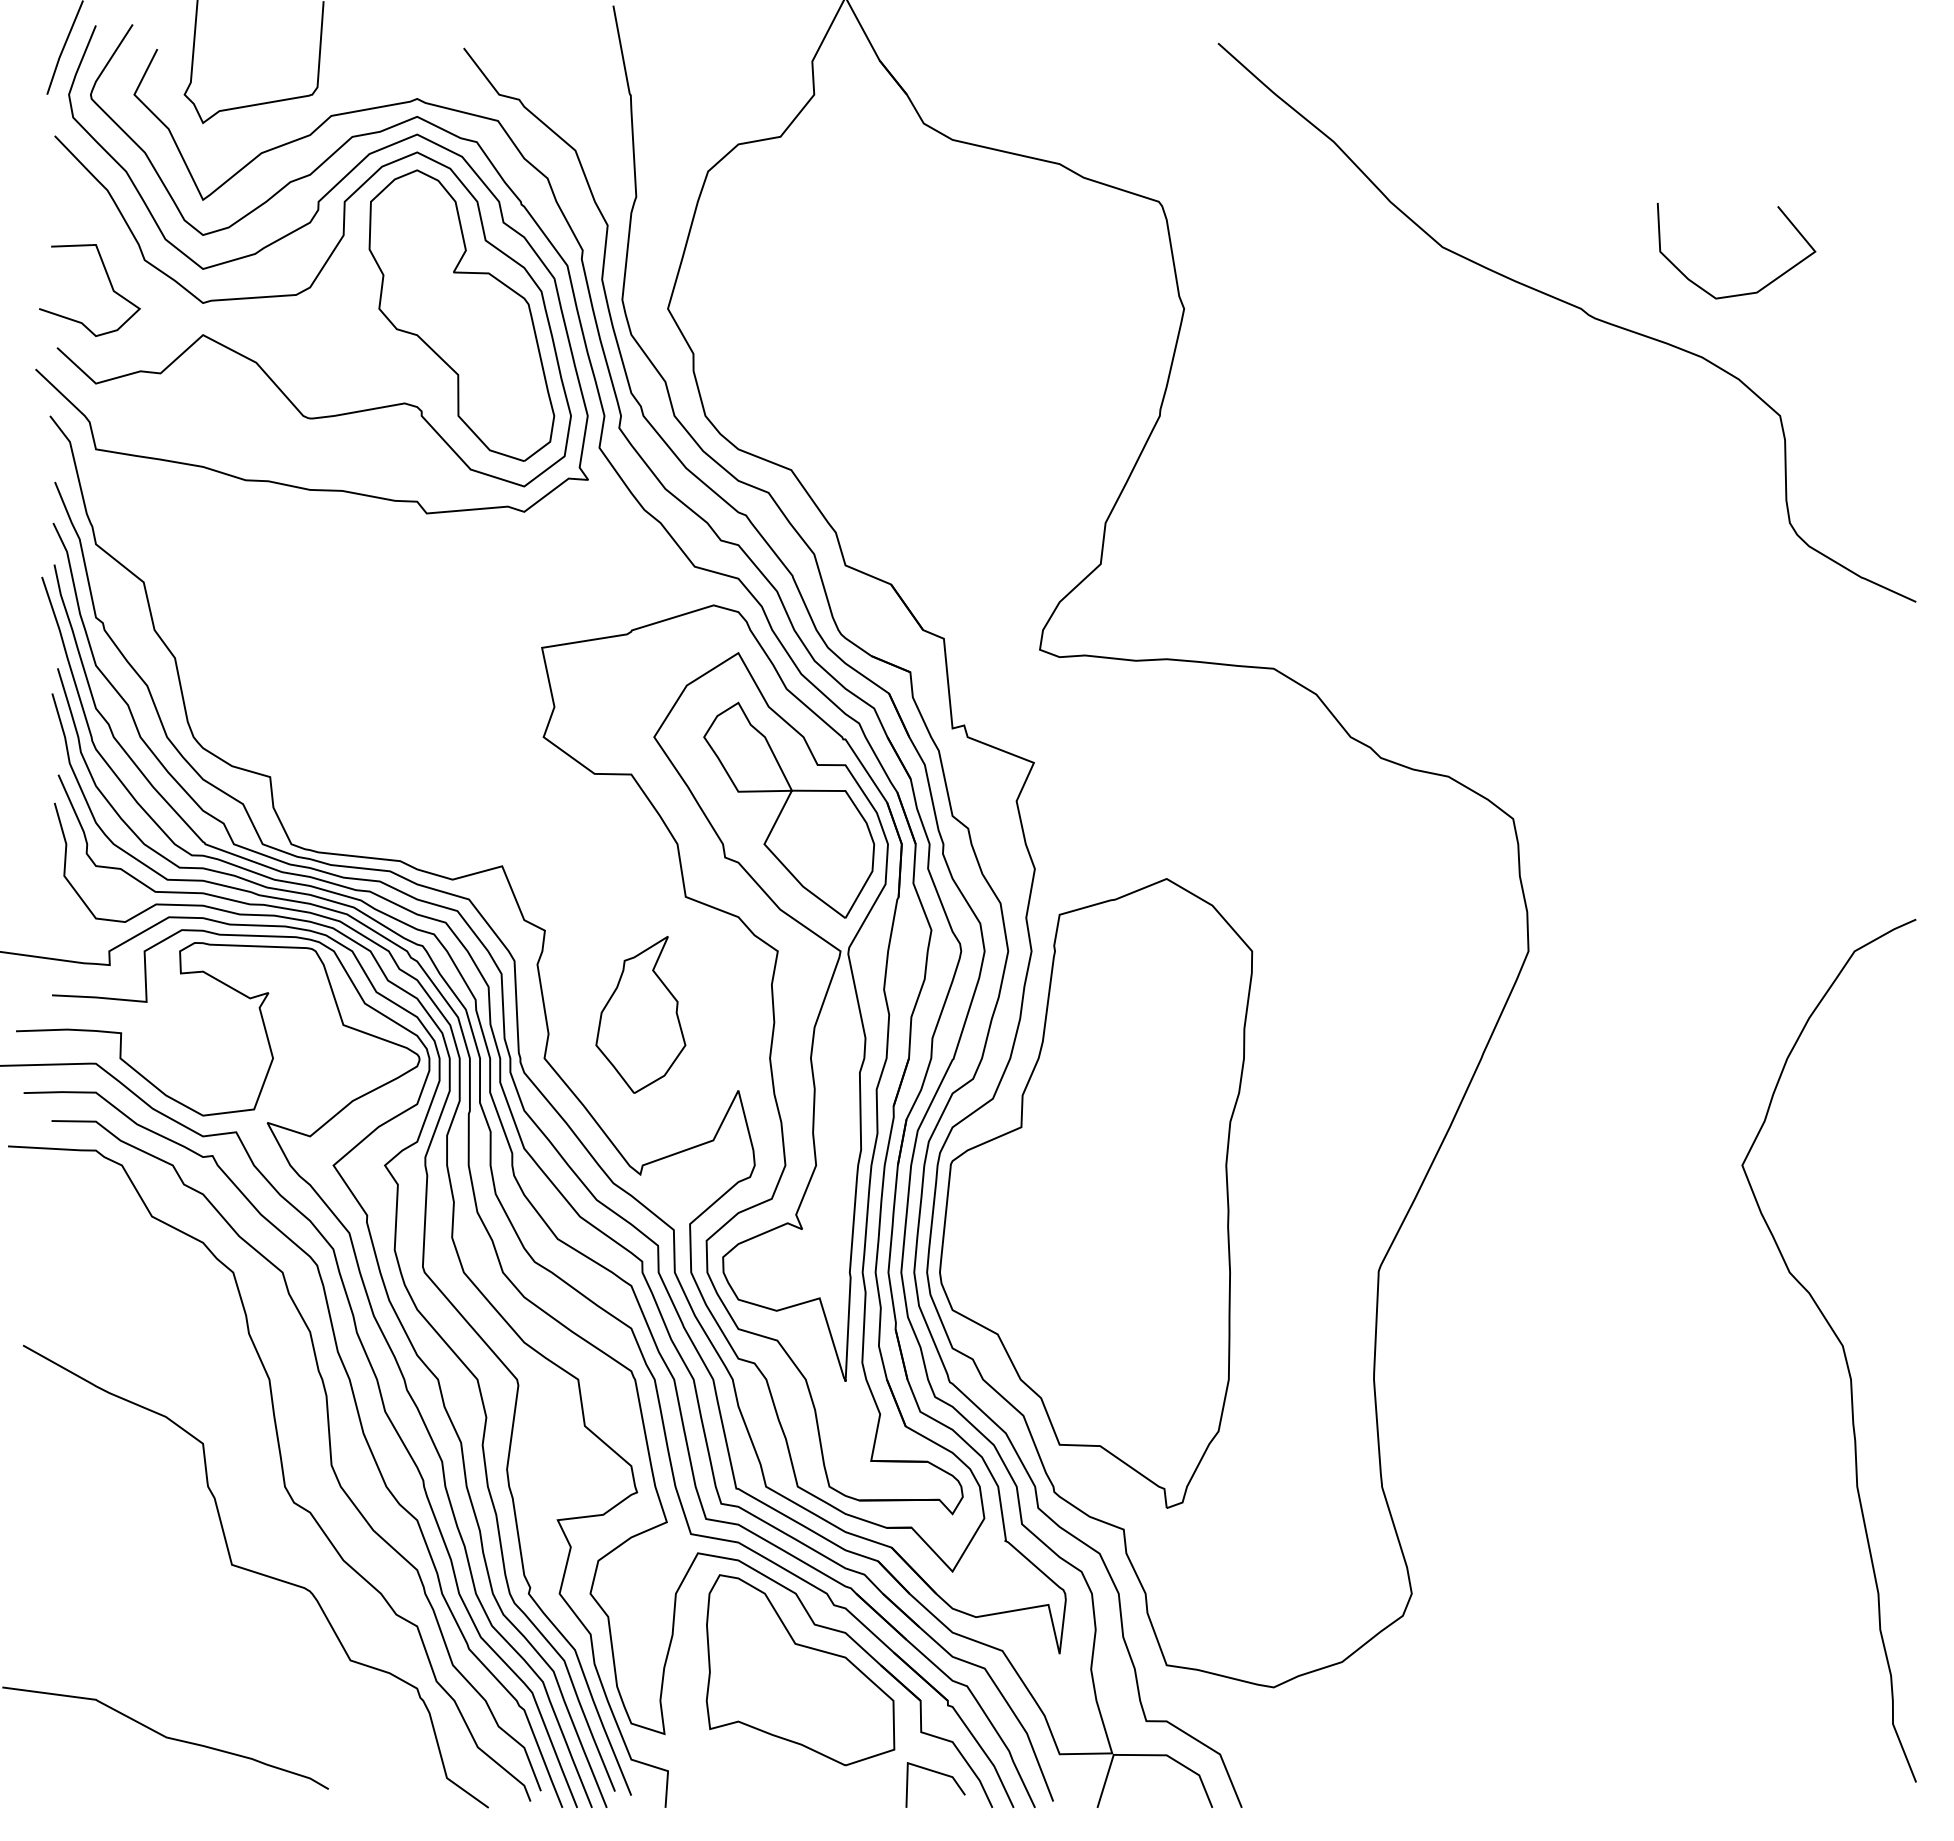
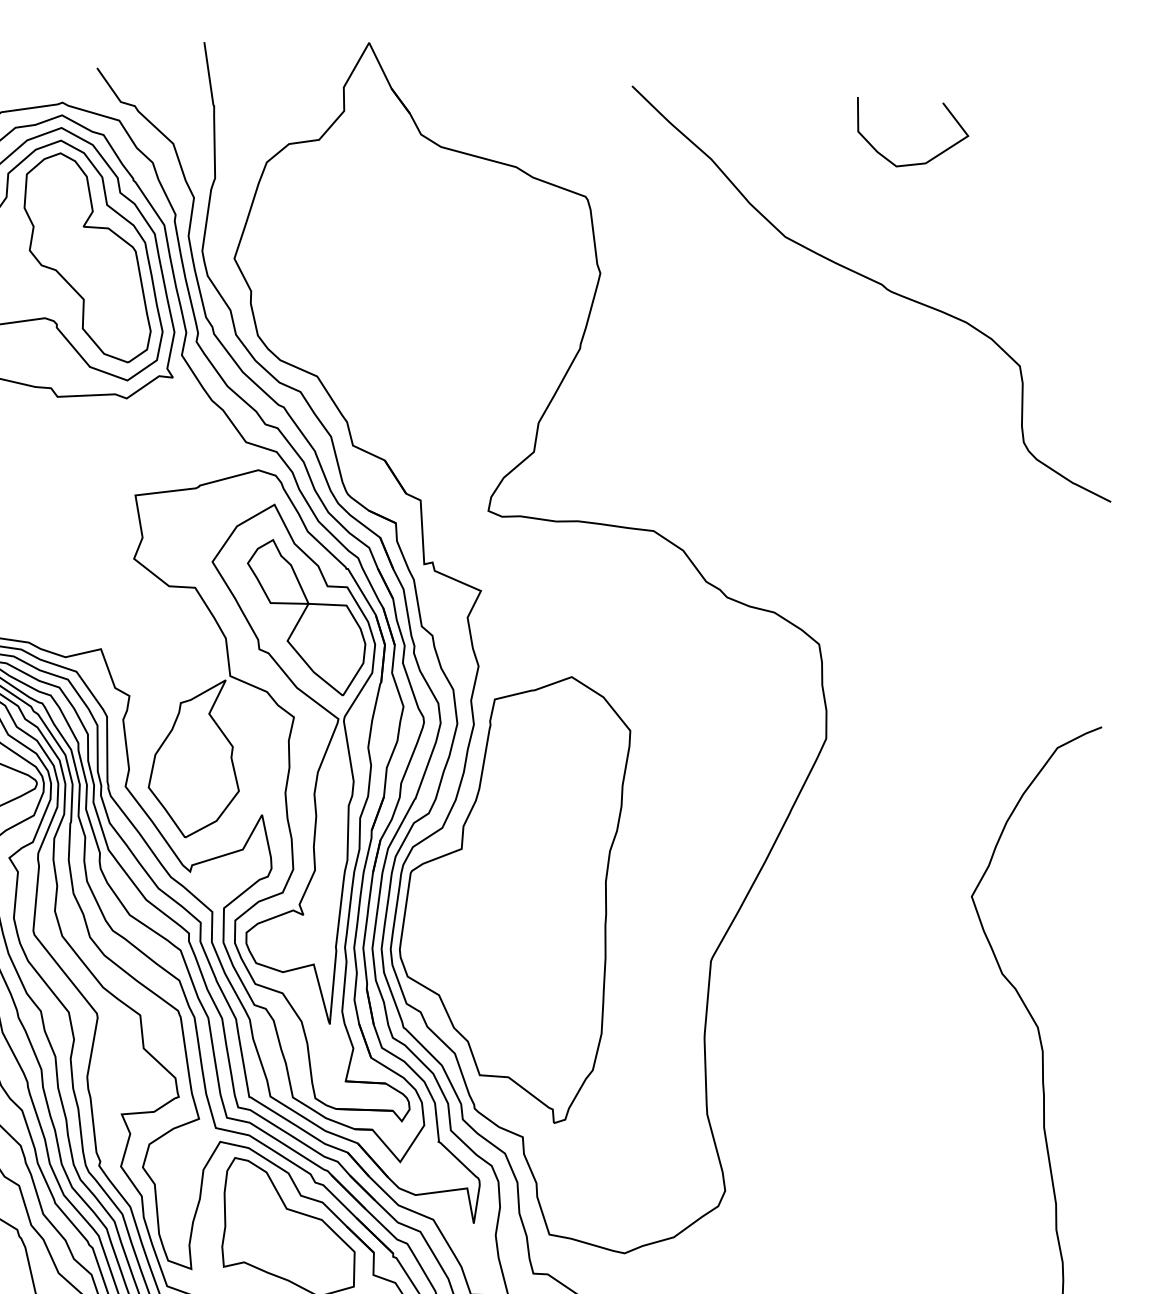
curve: (1742, 293) -> (915, 163), moved
part: (640, 1014) -> (194, 758), size x1.43

